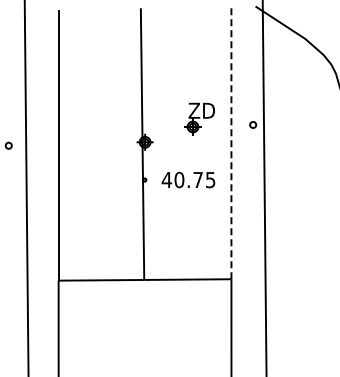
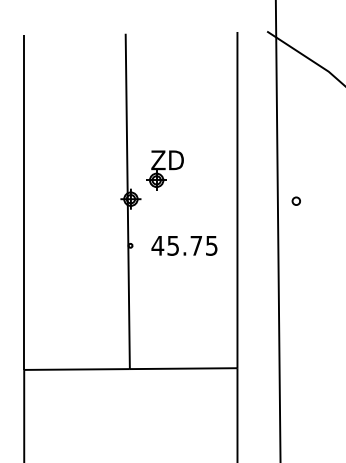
part: (199, 118) -> (164, 169), moved
part: (253, 124) -> (296, 200), moved
line: (231, 142) -> (237, 199), dashed -> solid
text: (179, 179) -> (173, 245), 40.75 -> 45.75

